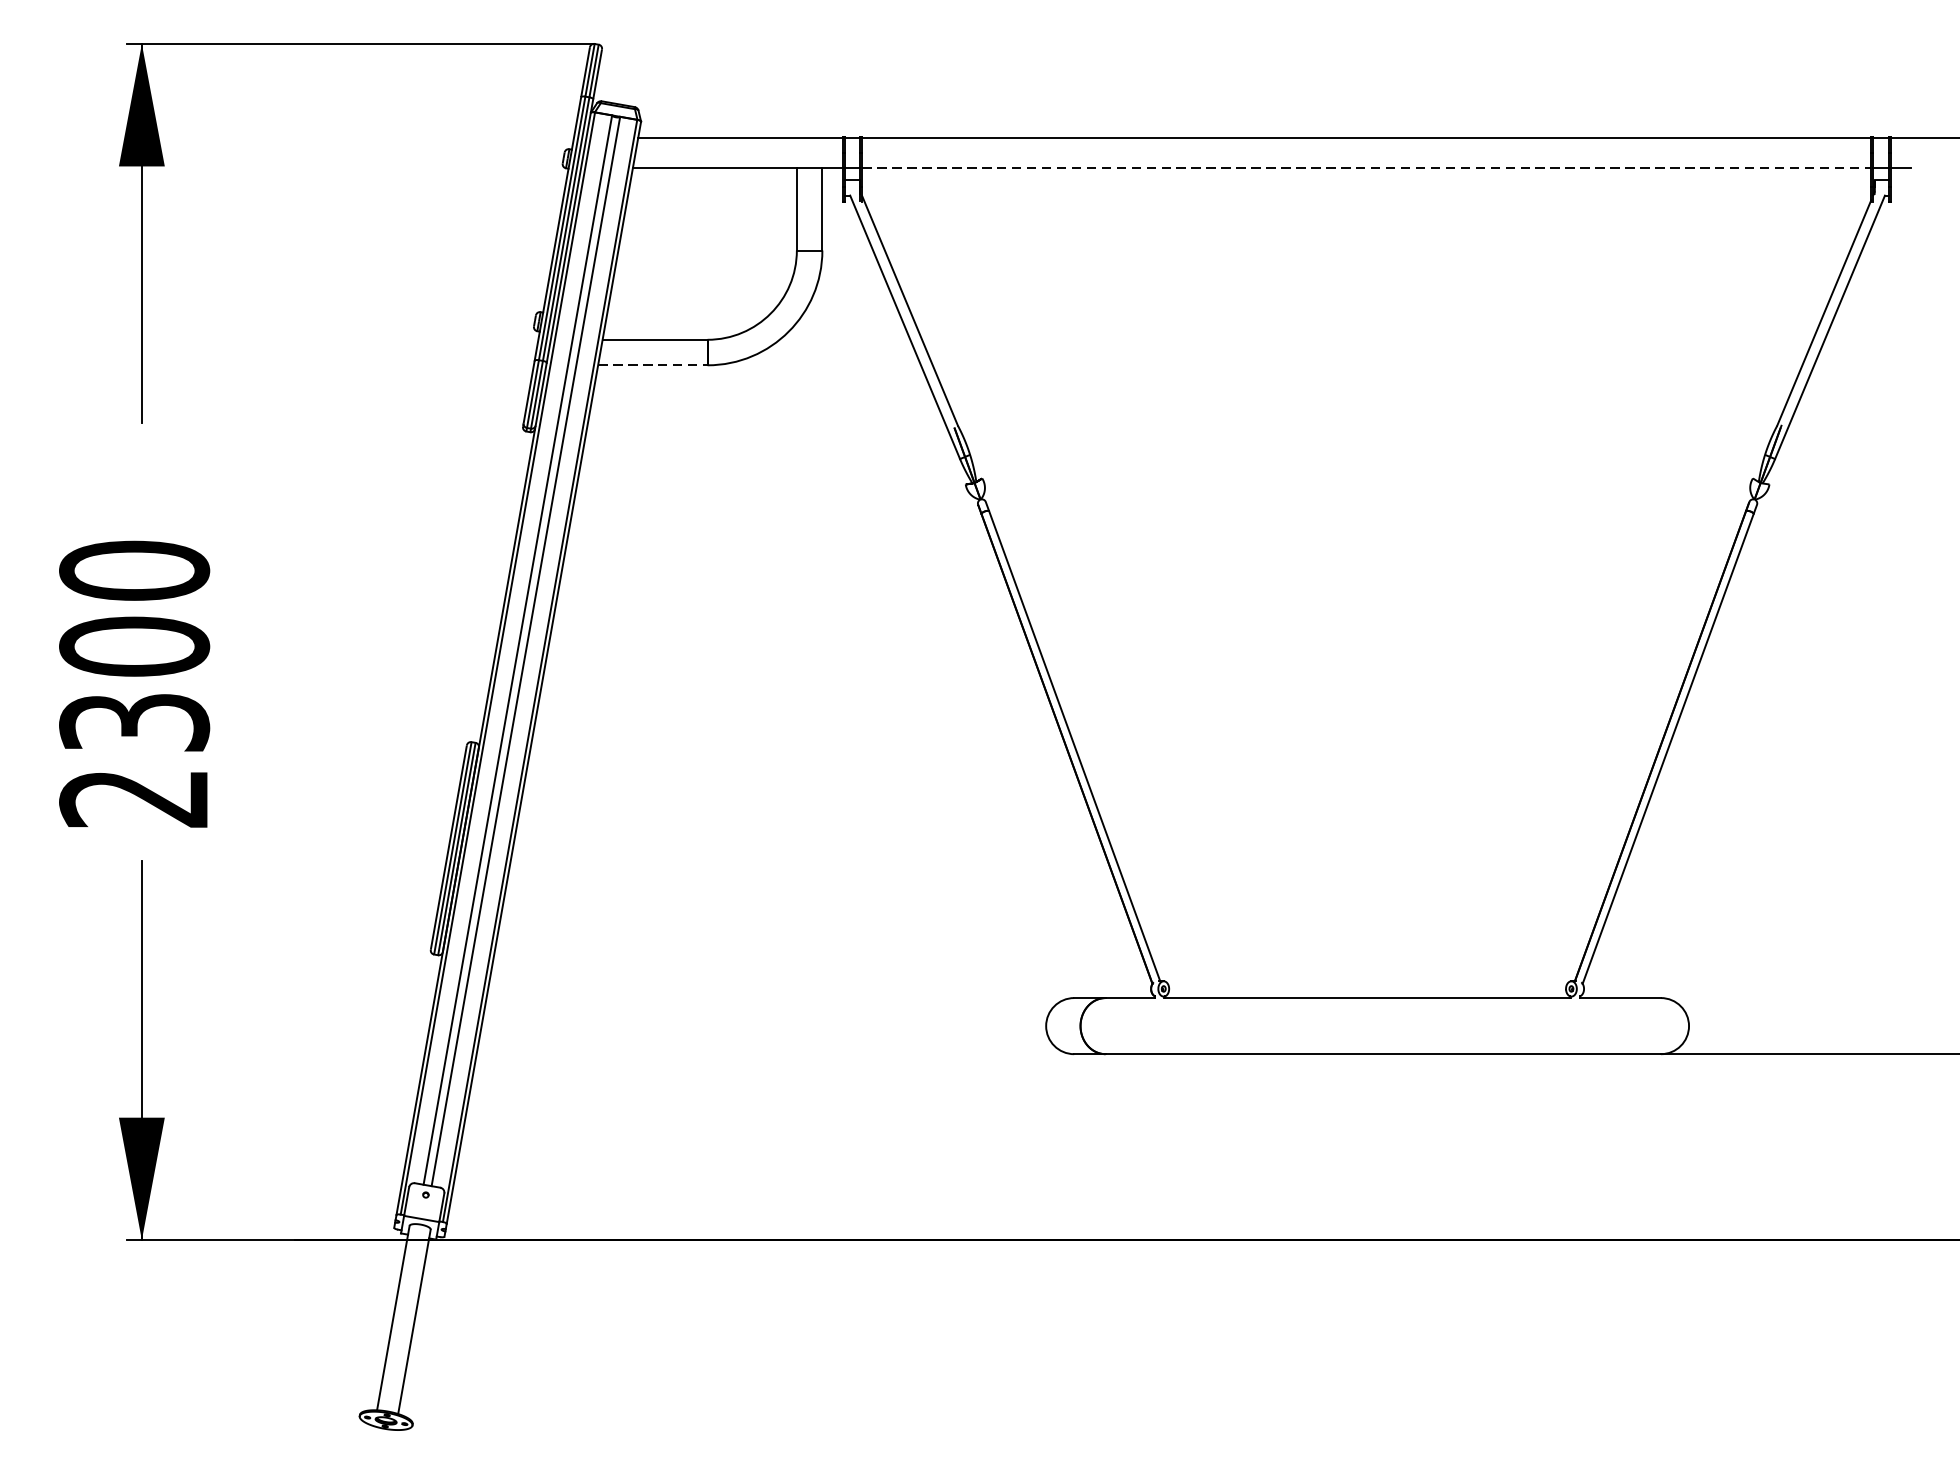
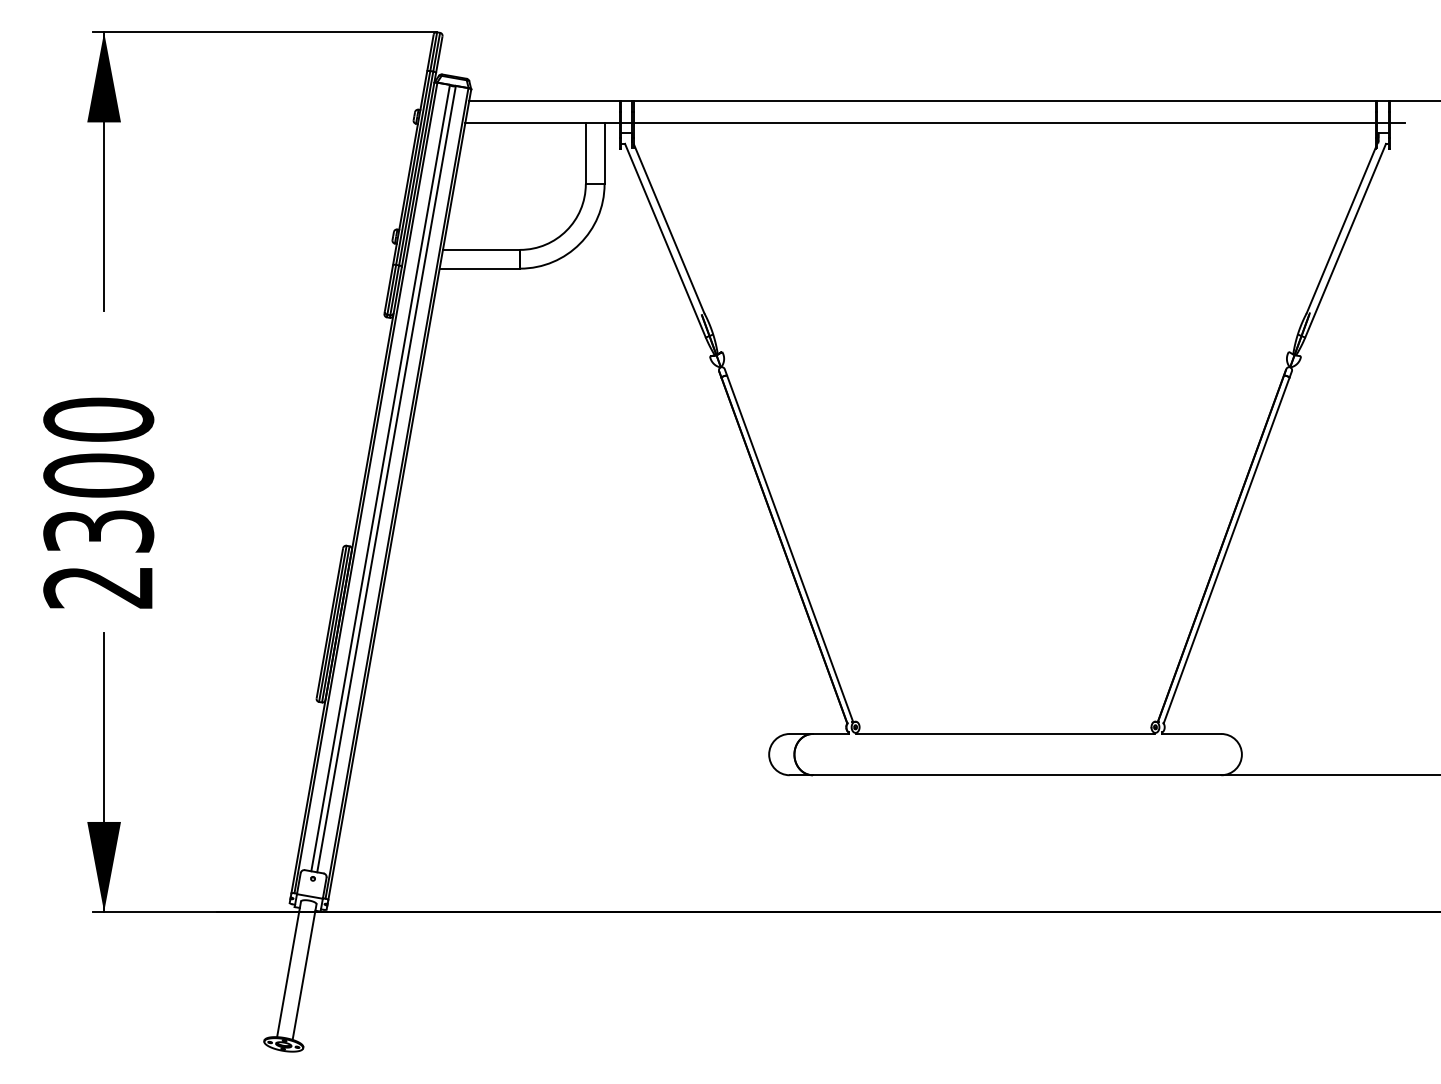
line: (1366, 167) -> (1004, 123), dashed -> solid
line: (653, 365) -> (480, 268), dashed -> solid

